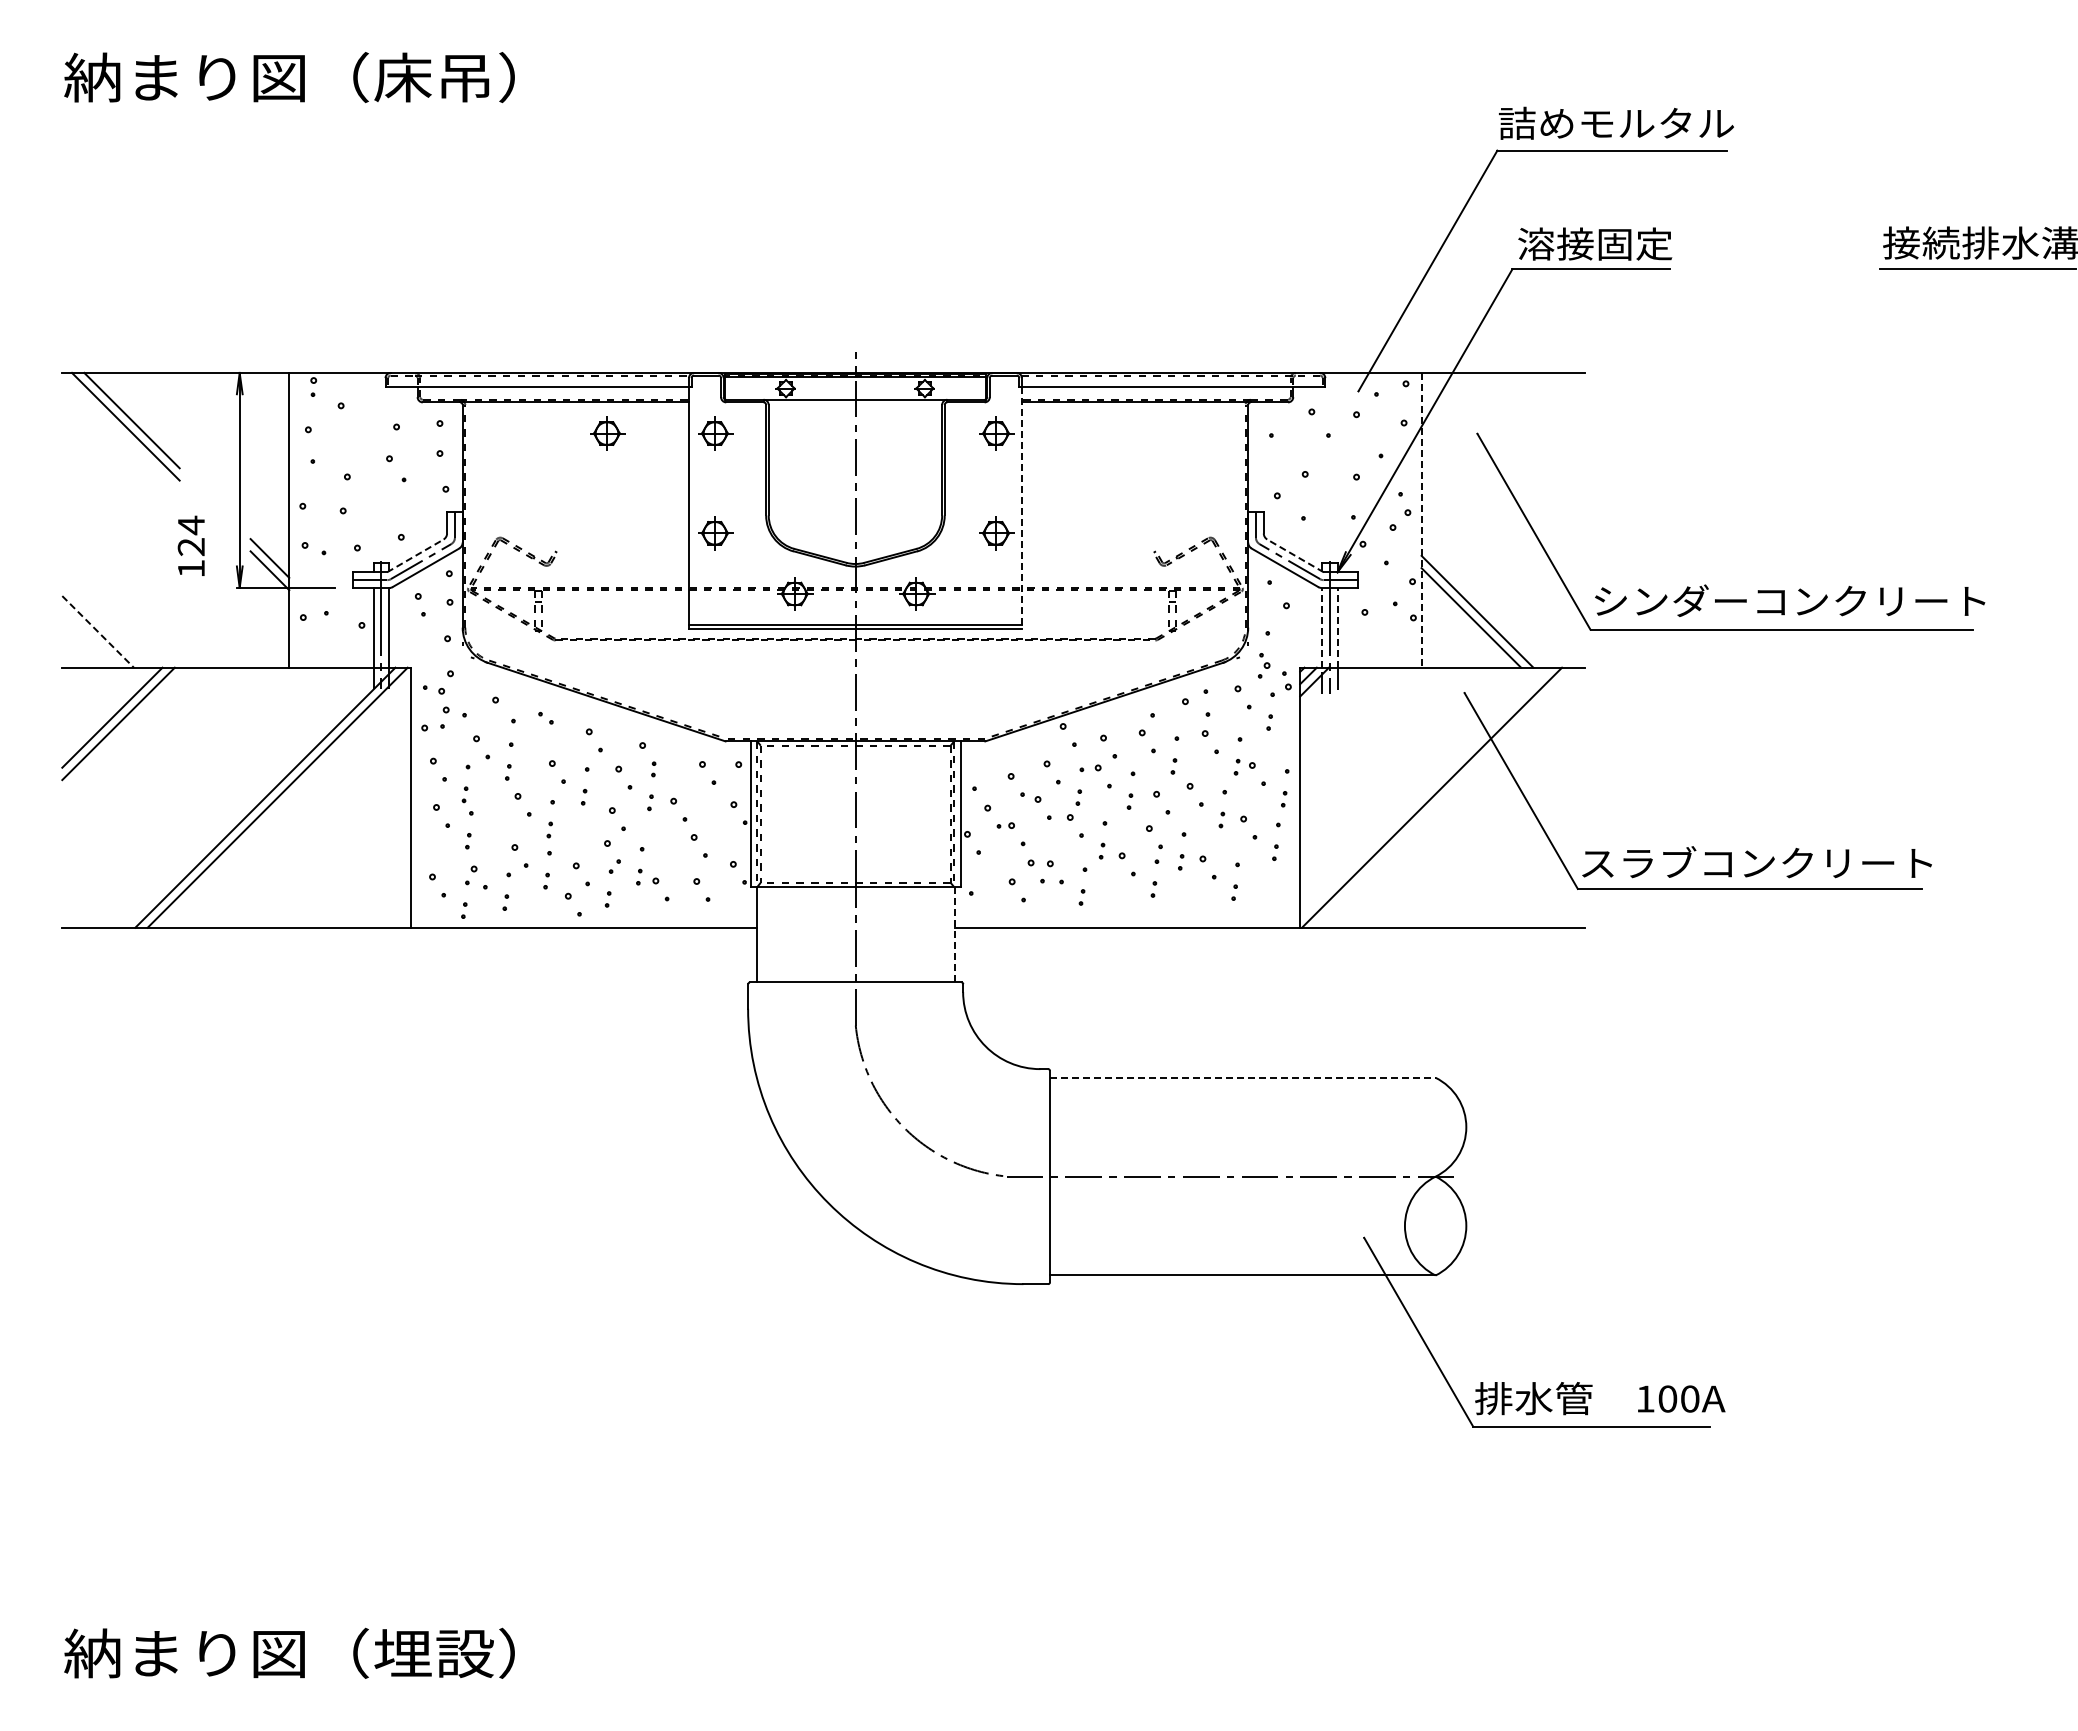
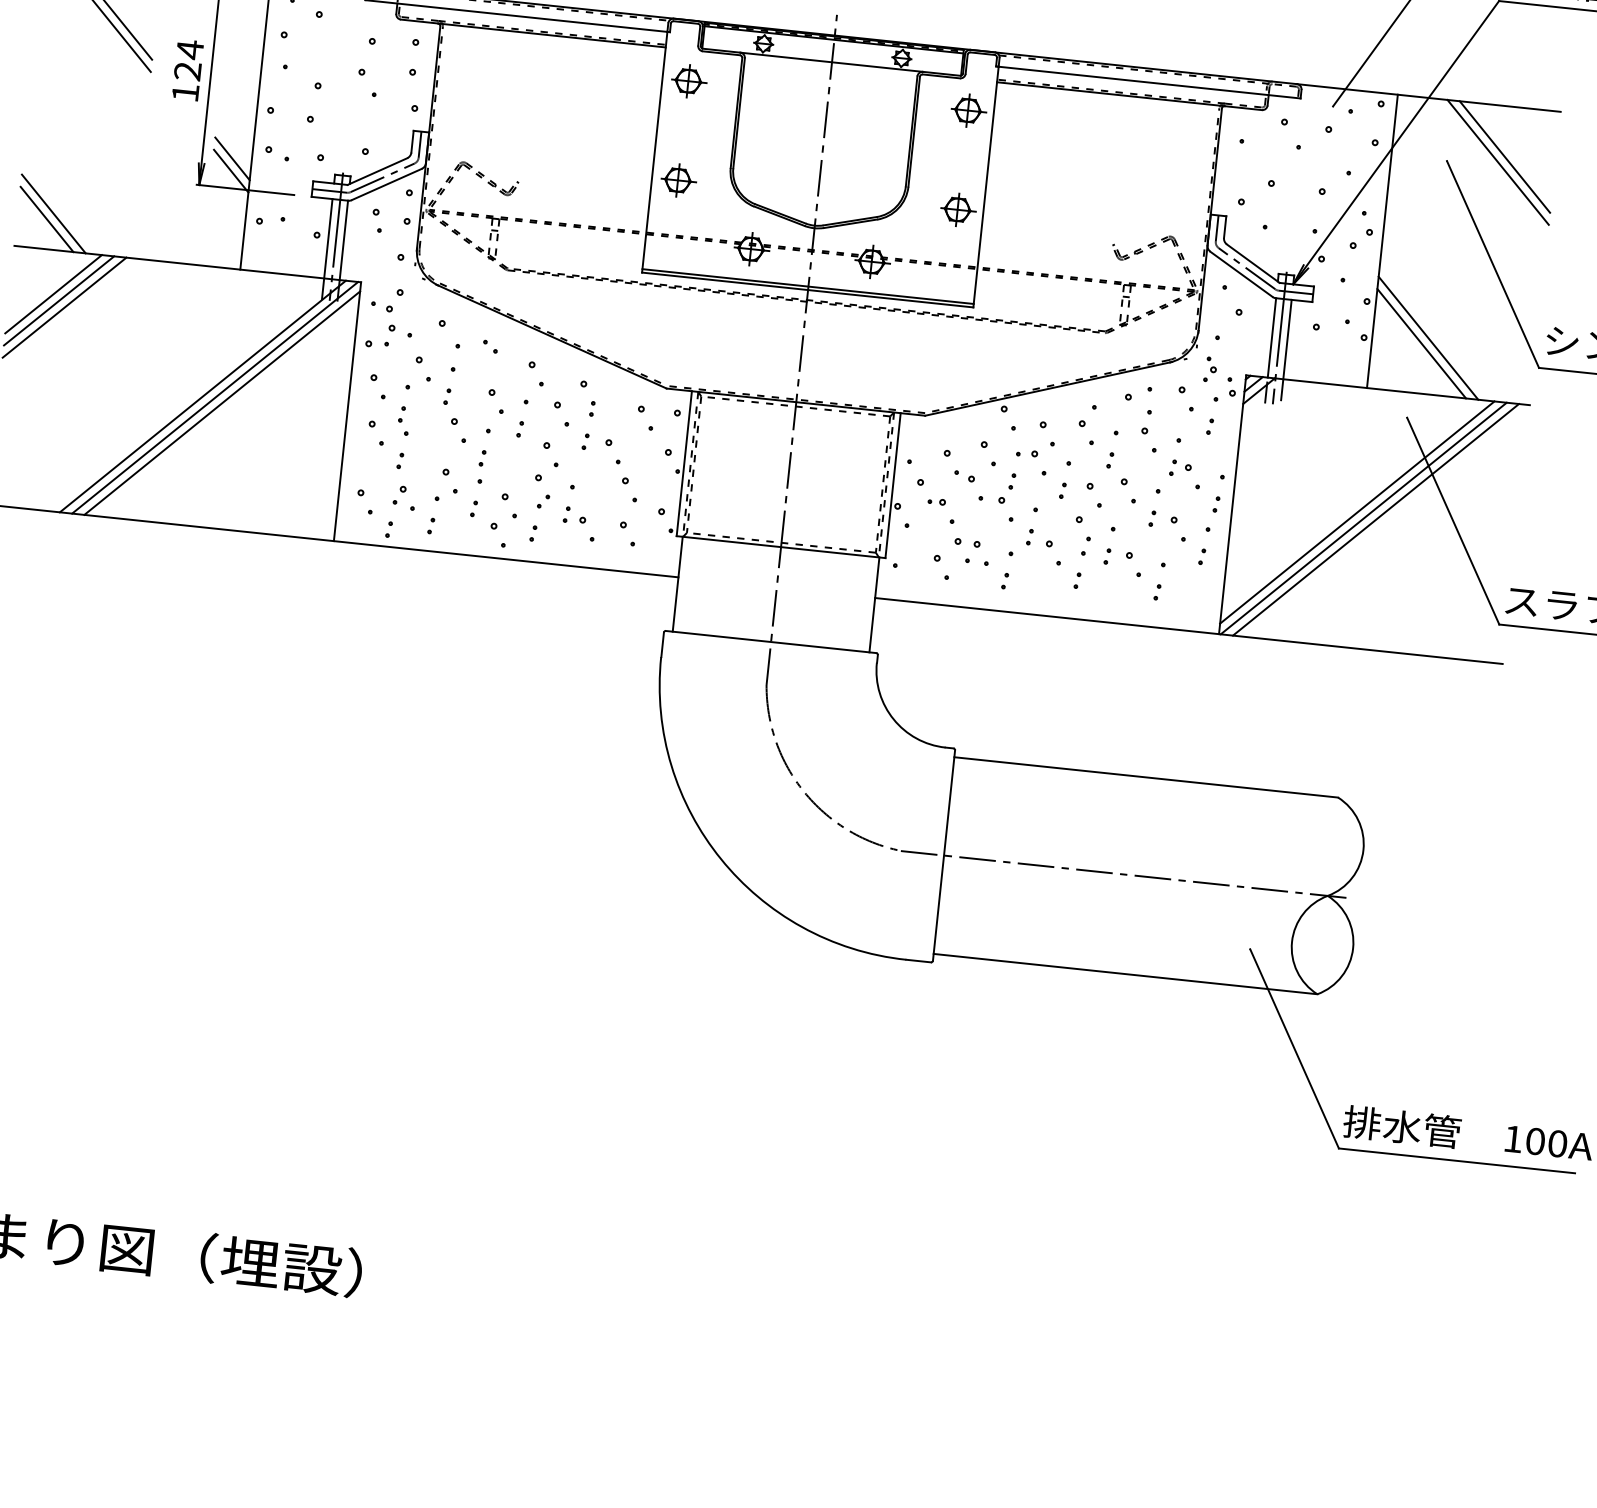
line: (1534, 423) -> (1504, 156), added
line: (1528, 429) -> (1498, 162), added
part: (607, 433) -> (581, 69), removed
line: (1021, 507) -> (985, 186), dashed -> solid
line: (1421, 520) -> (1382, 241), dashed -> solid
text: (190, 545) -> (187, 69), moved
line: (415, 555) -> (377, 171), dashed -> solid
line: (1295, 555) -> (1253, 263), dashed -> solid
line: (1321, 627) -> (1271, 337), dashed -> solid
line: (1337, 627) -> (1287, 339), dashed -> solid
line: (98, 631) -> (54, 213), dashed -> solid
line: (91, 637) -> (46, 218), added
line: (106, 711) -> (53, 294), added
line: (1424, 792) -> (1356, 512), added
line: (1444, 797) -> (1376, 519), added
line: (284, 801) -> (221, 402), added
line: (954, 934) -> (874, 604), dashed -> solid
line: (1242, 1077) -> (1145, 777), dashed -> solid

